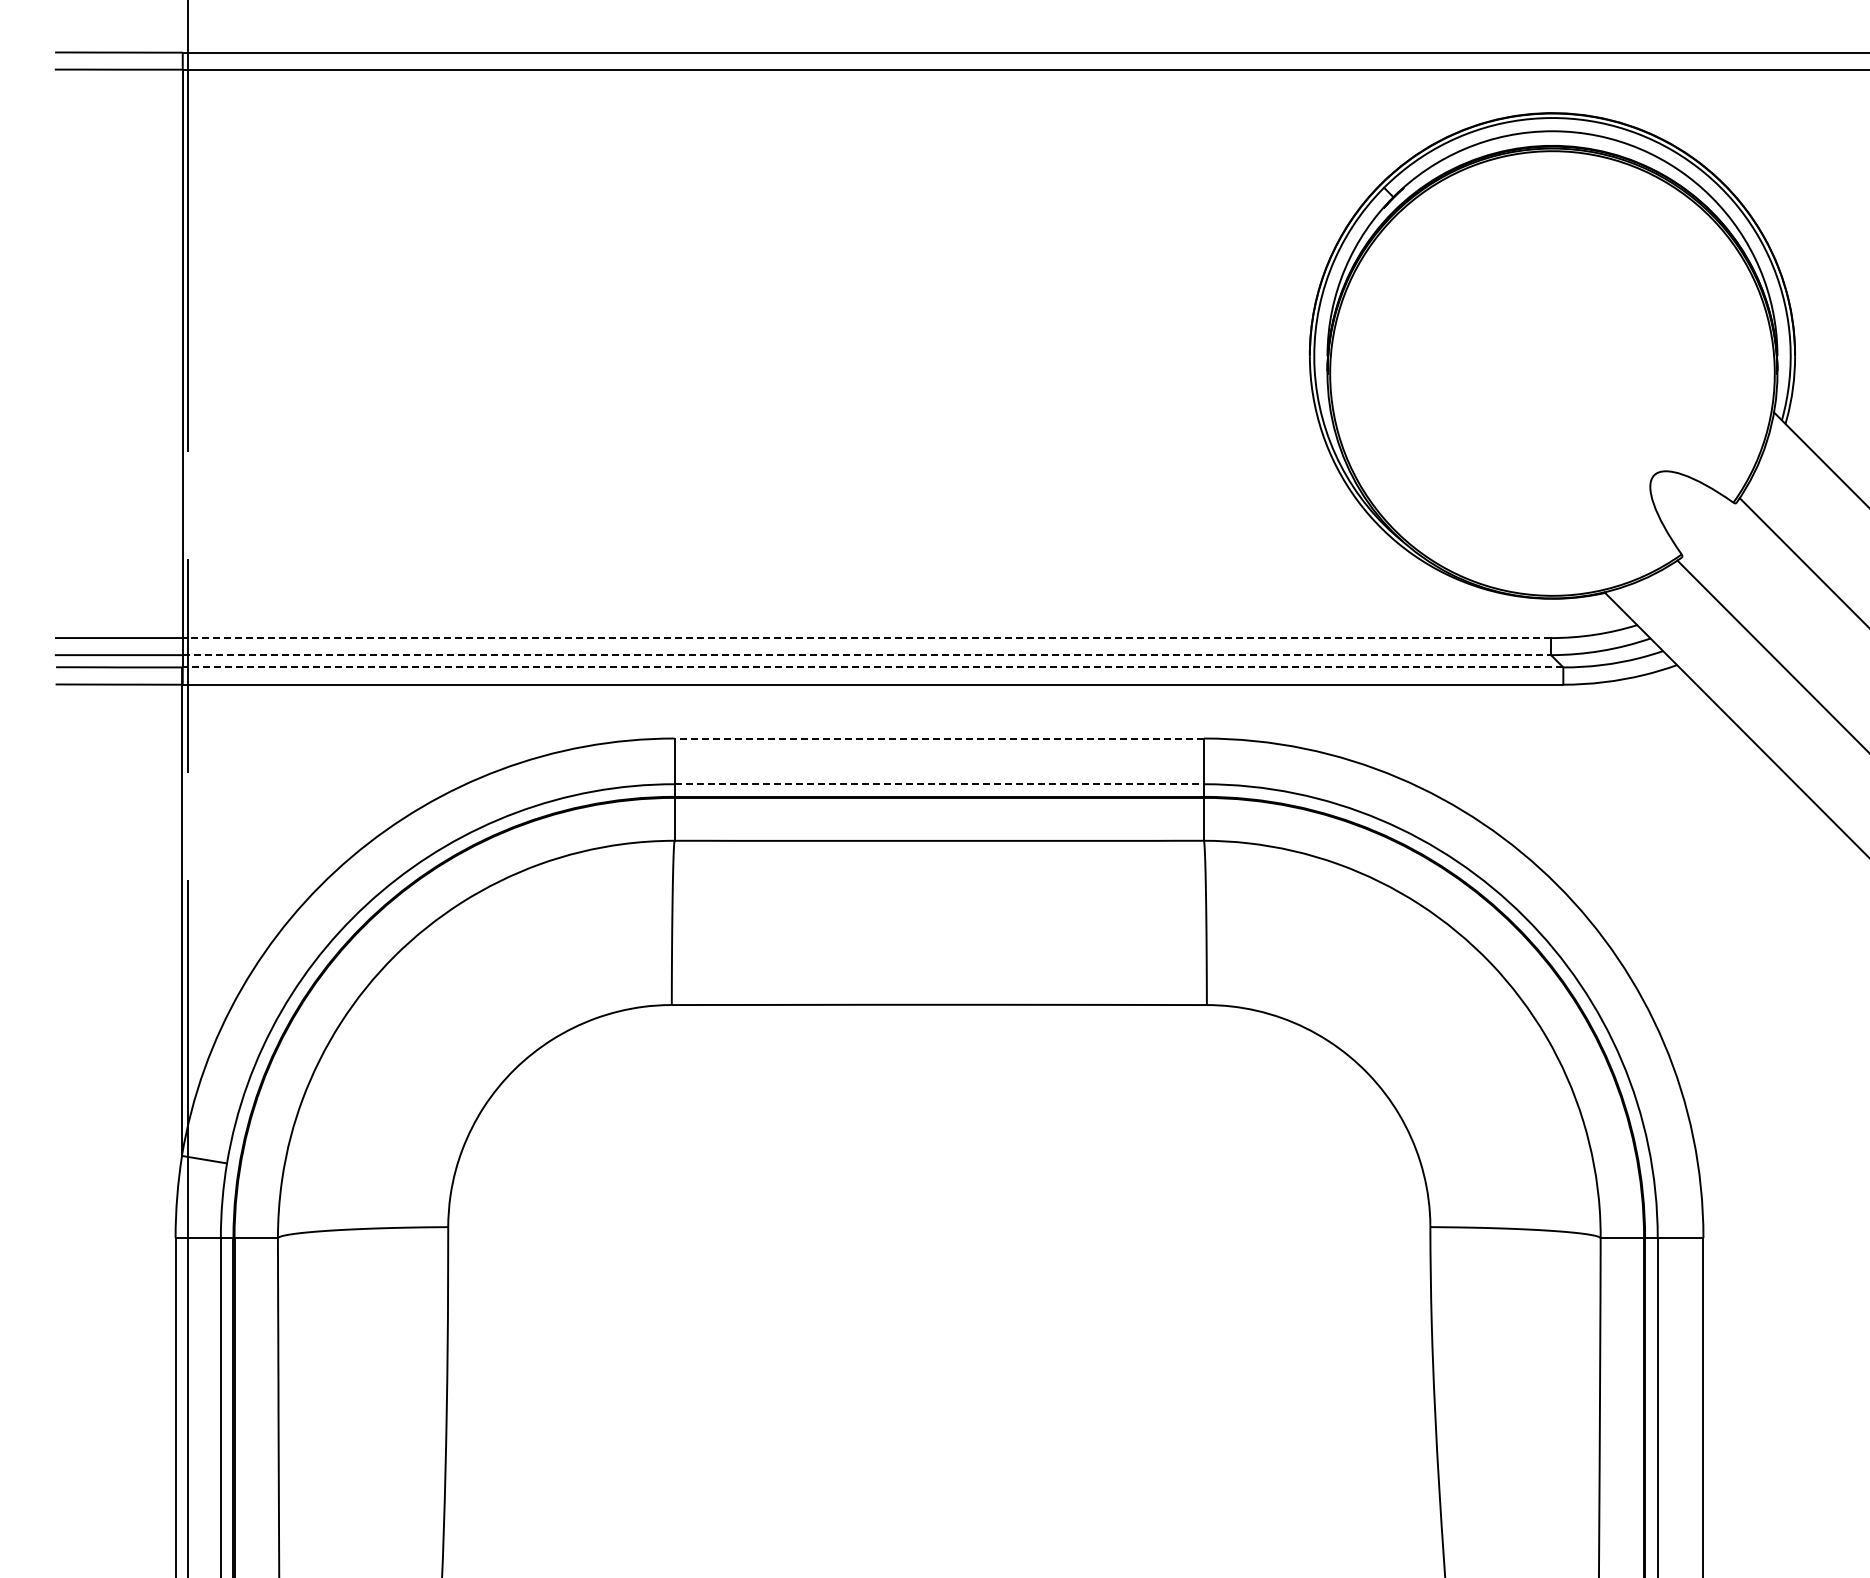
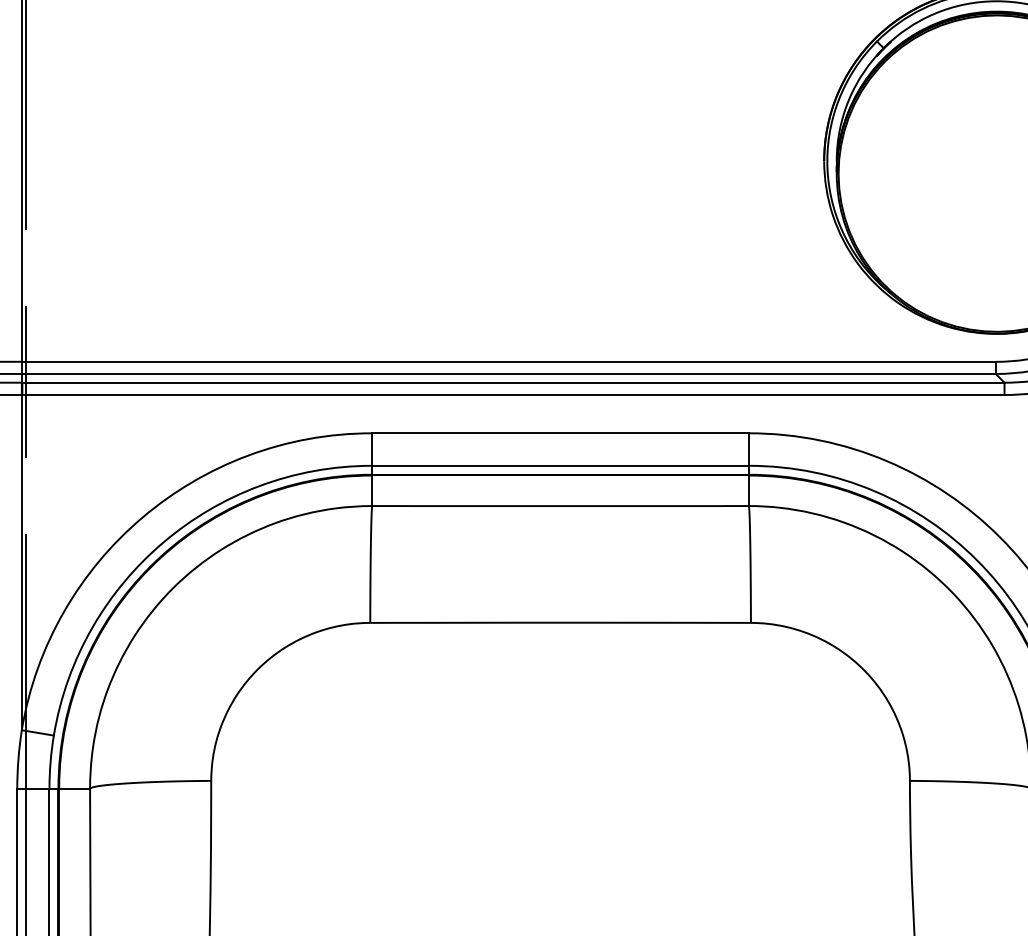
line: (866, 638) -> (508, 362), dashed -> solid
line: (867, 655) -> (509, 374), dashed -> solid
line: (872, 667) -> (513, 382), dashed -> solid
line: (939, 738) -> (560, 433), dashed -> solid
line: (939, 784) -> (560, 466), dashed -> solid

